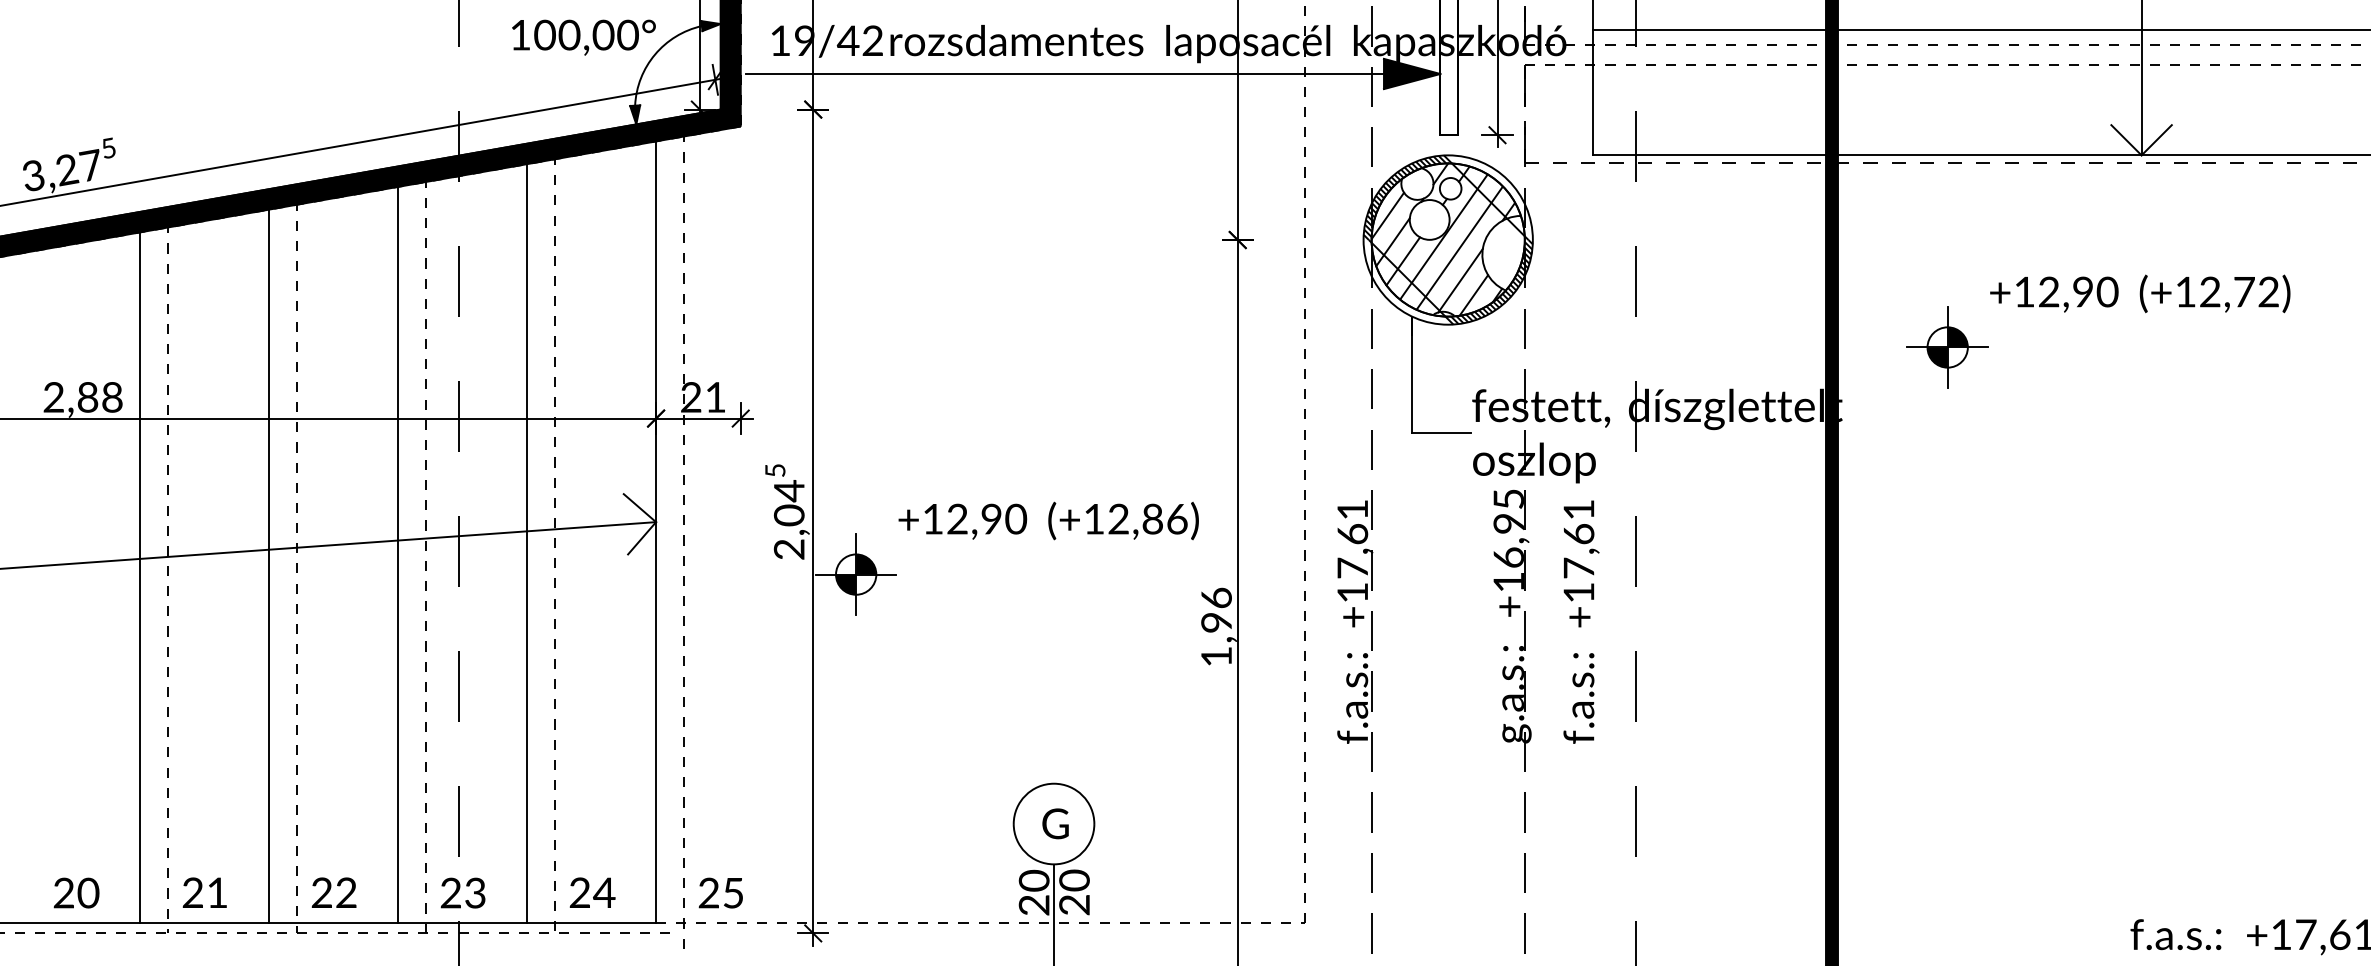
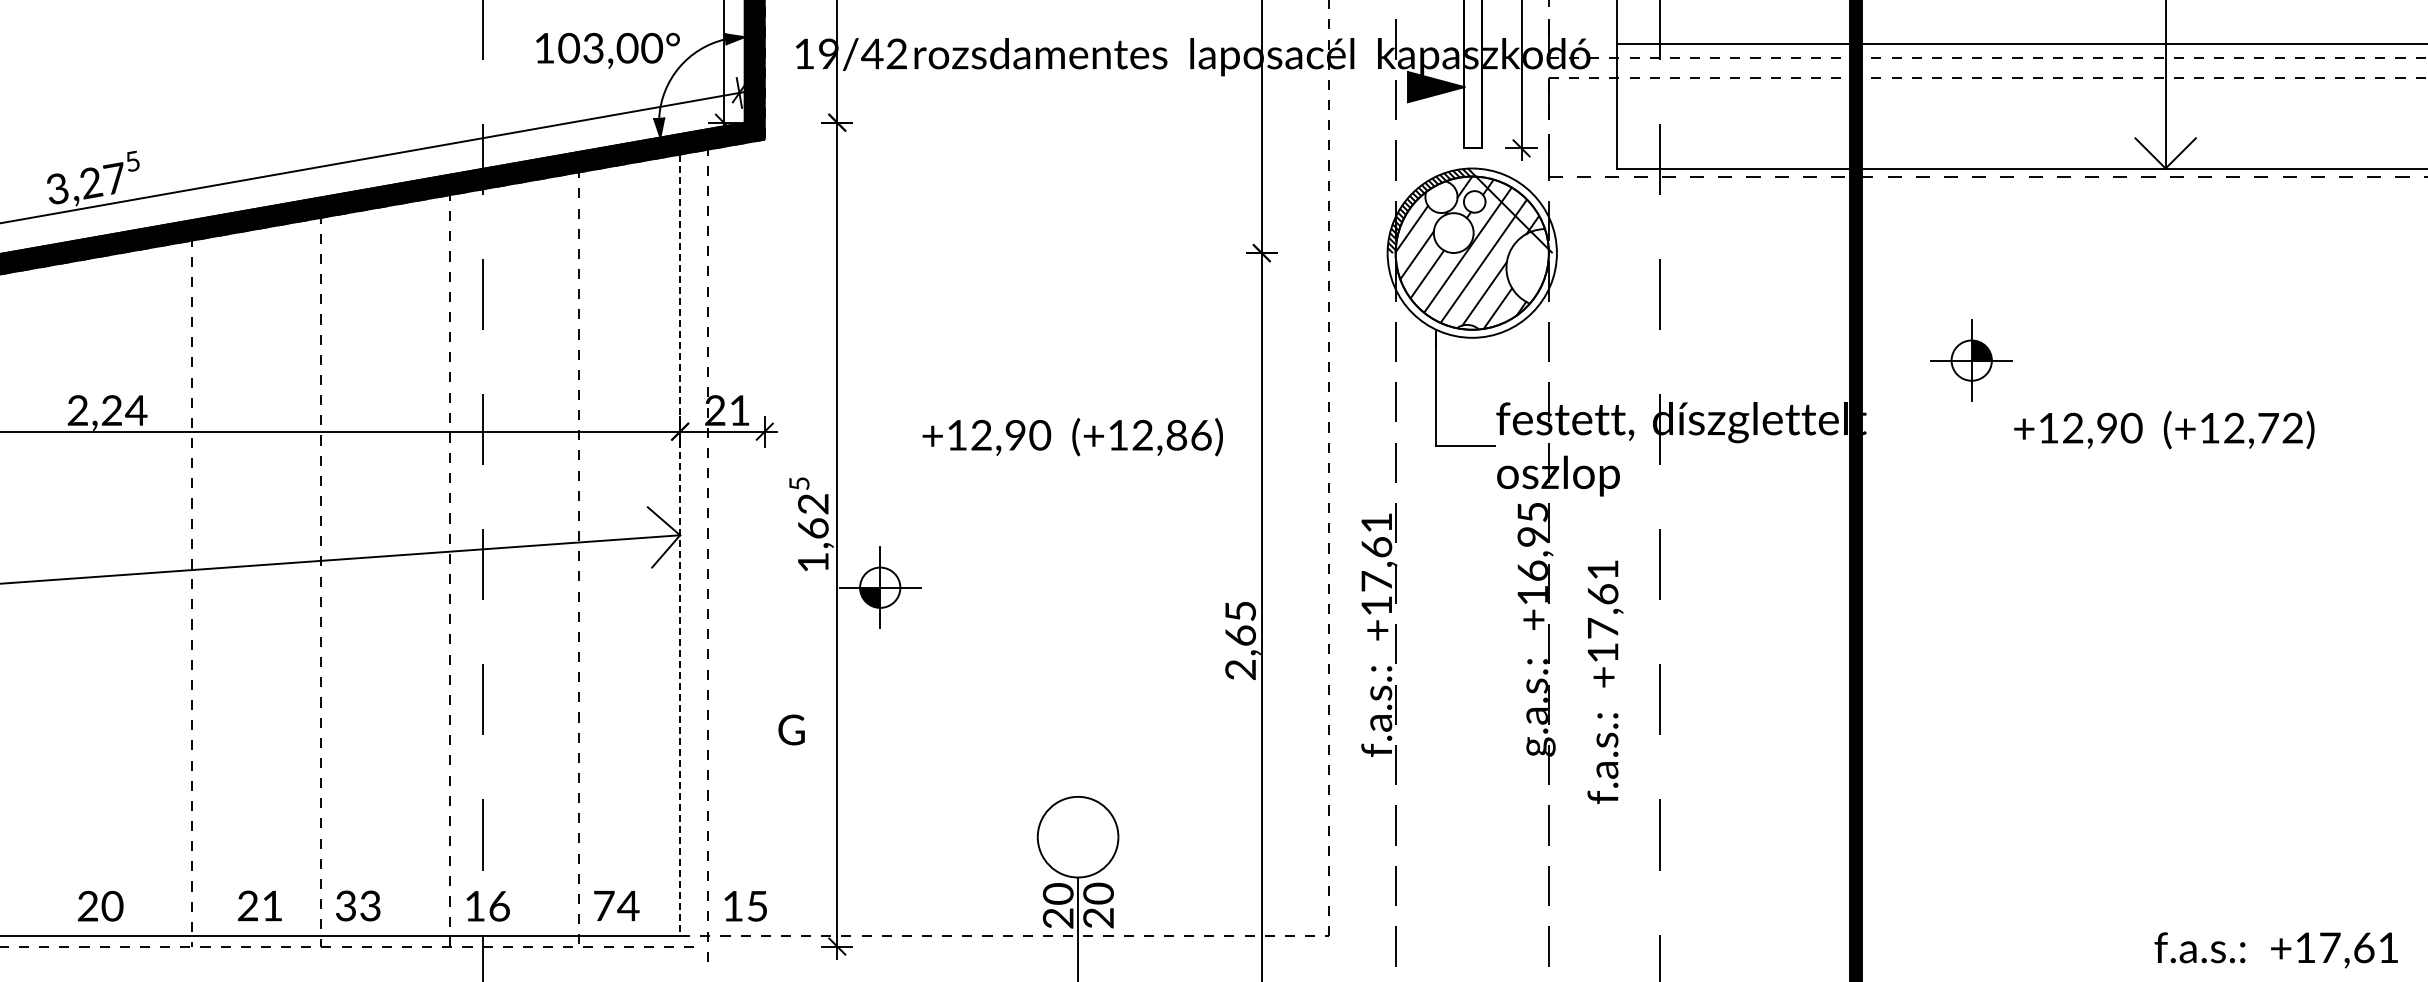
text: (569, 35) -> (593, 48), 100,00° -> 103,00°
line: (1064, 74) -> (1088, 87), removed
hatch: (1450, 282) -> (1474, 295), removed
text: (2140, 293) -> (2164, 429), moved
fill: (1937, 357) -> (1961, 370), removed
text: (100, 397) -> (124, 410), 2,88 -> 2,24
text: (789, 519) -> (813, 532), 2,04 -> 1,62
text: (1048, 521) -> (1072, 437), moved
line: (656, 532) -> (680, 545), solid -> dashed
line: (527, 543) -> (551, 556), removed
line: (398, 555) -> (422, 568), removed
fill: (866, 564) -> (890, 577), removed
line: (269, 566) -> (293, 579), removed
line: (140, 577) -> (164, 590), removed
text: (1581, 621) -> (1605, 681), moved
text: (1216, 627) -> (1240, 640), 1,96 -> 2,65
text: (1055, 823) -> (791, 729), moved
text: (204, 892) -> (259, 905), moved
text: (462, 892) -> (486, 905), 23 -> 16
text: (579, 892) -> (603, 905), 24 -> 74
text: (708, 892) -> (732, 905), 25 -> 15
text: (333, 893) -> (357, 906), 22 -> 33

